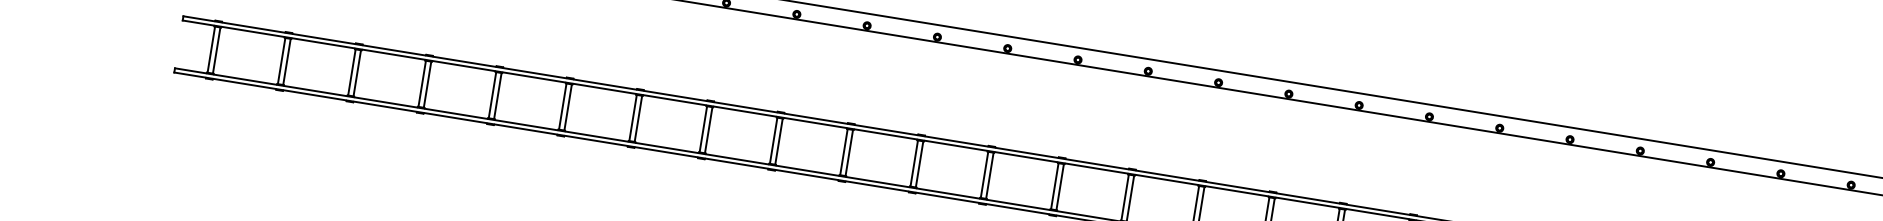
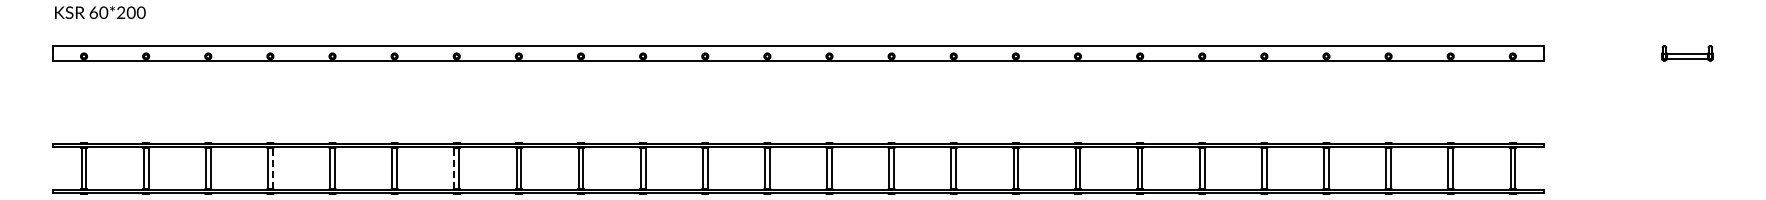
line: (427, 84) -> (272, 168), solid -> dashed
line: (633, 117) -> (454, 168), solid -> dashed

